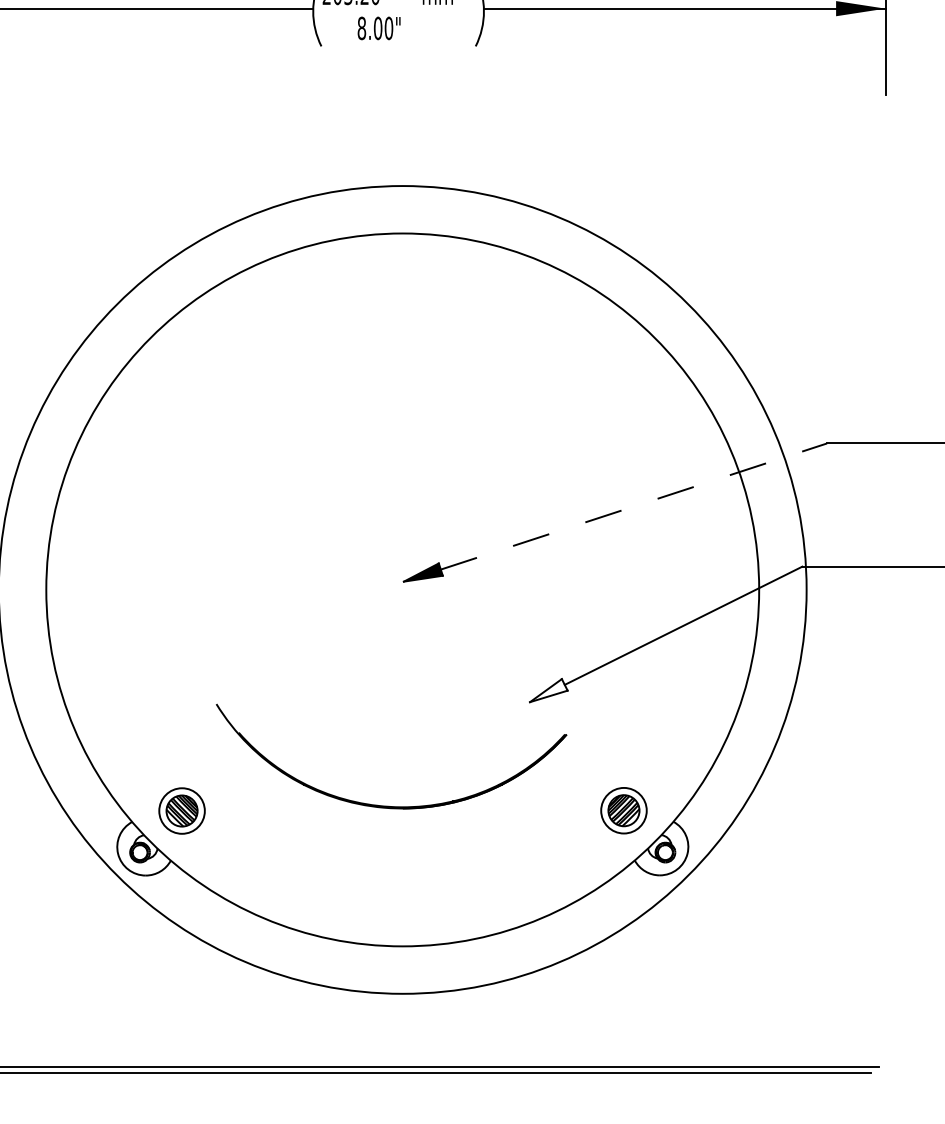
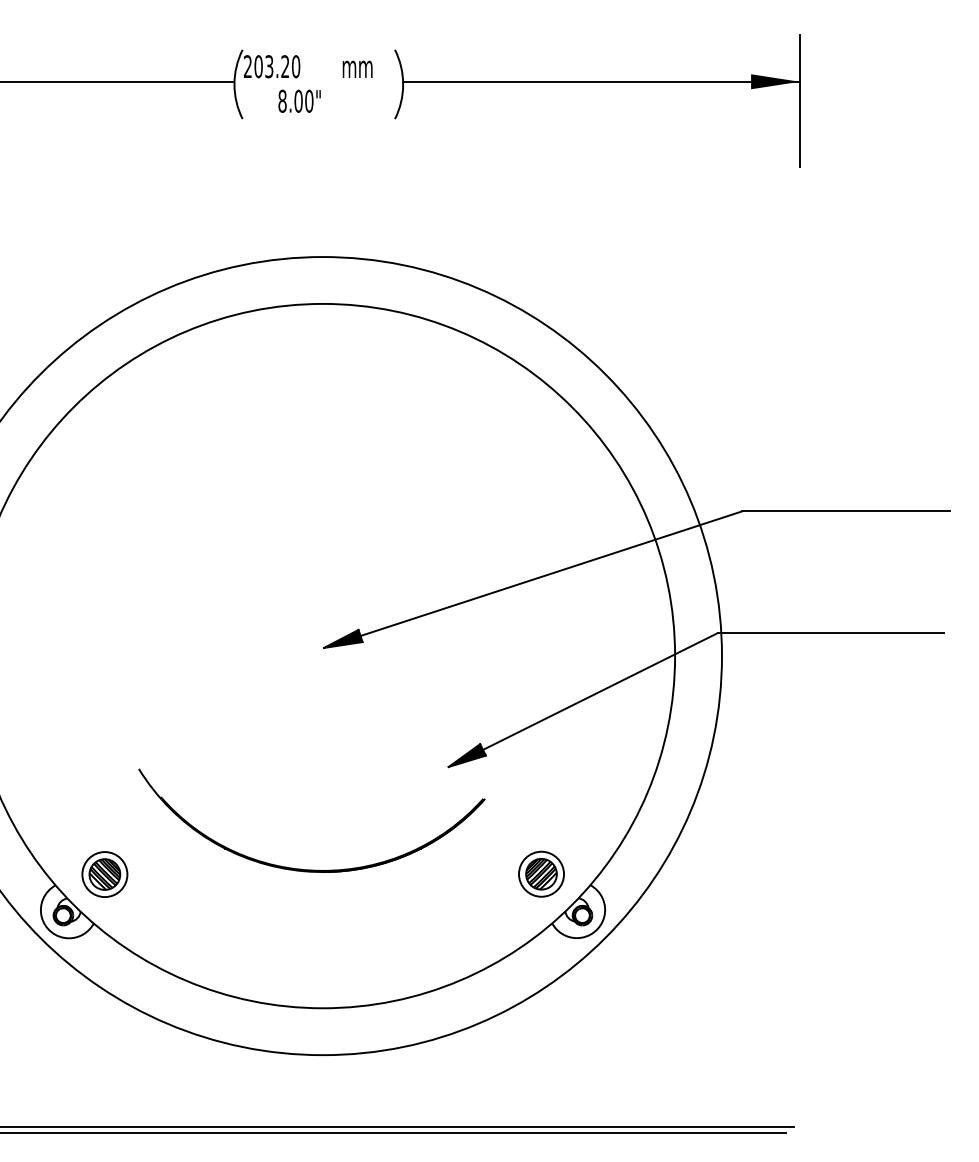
line: (634, 506) -> (551, 573), dashed -> solid
fill: (548, 690) -> (466, 755), added

